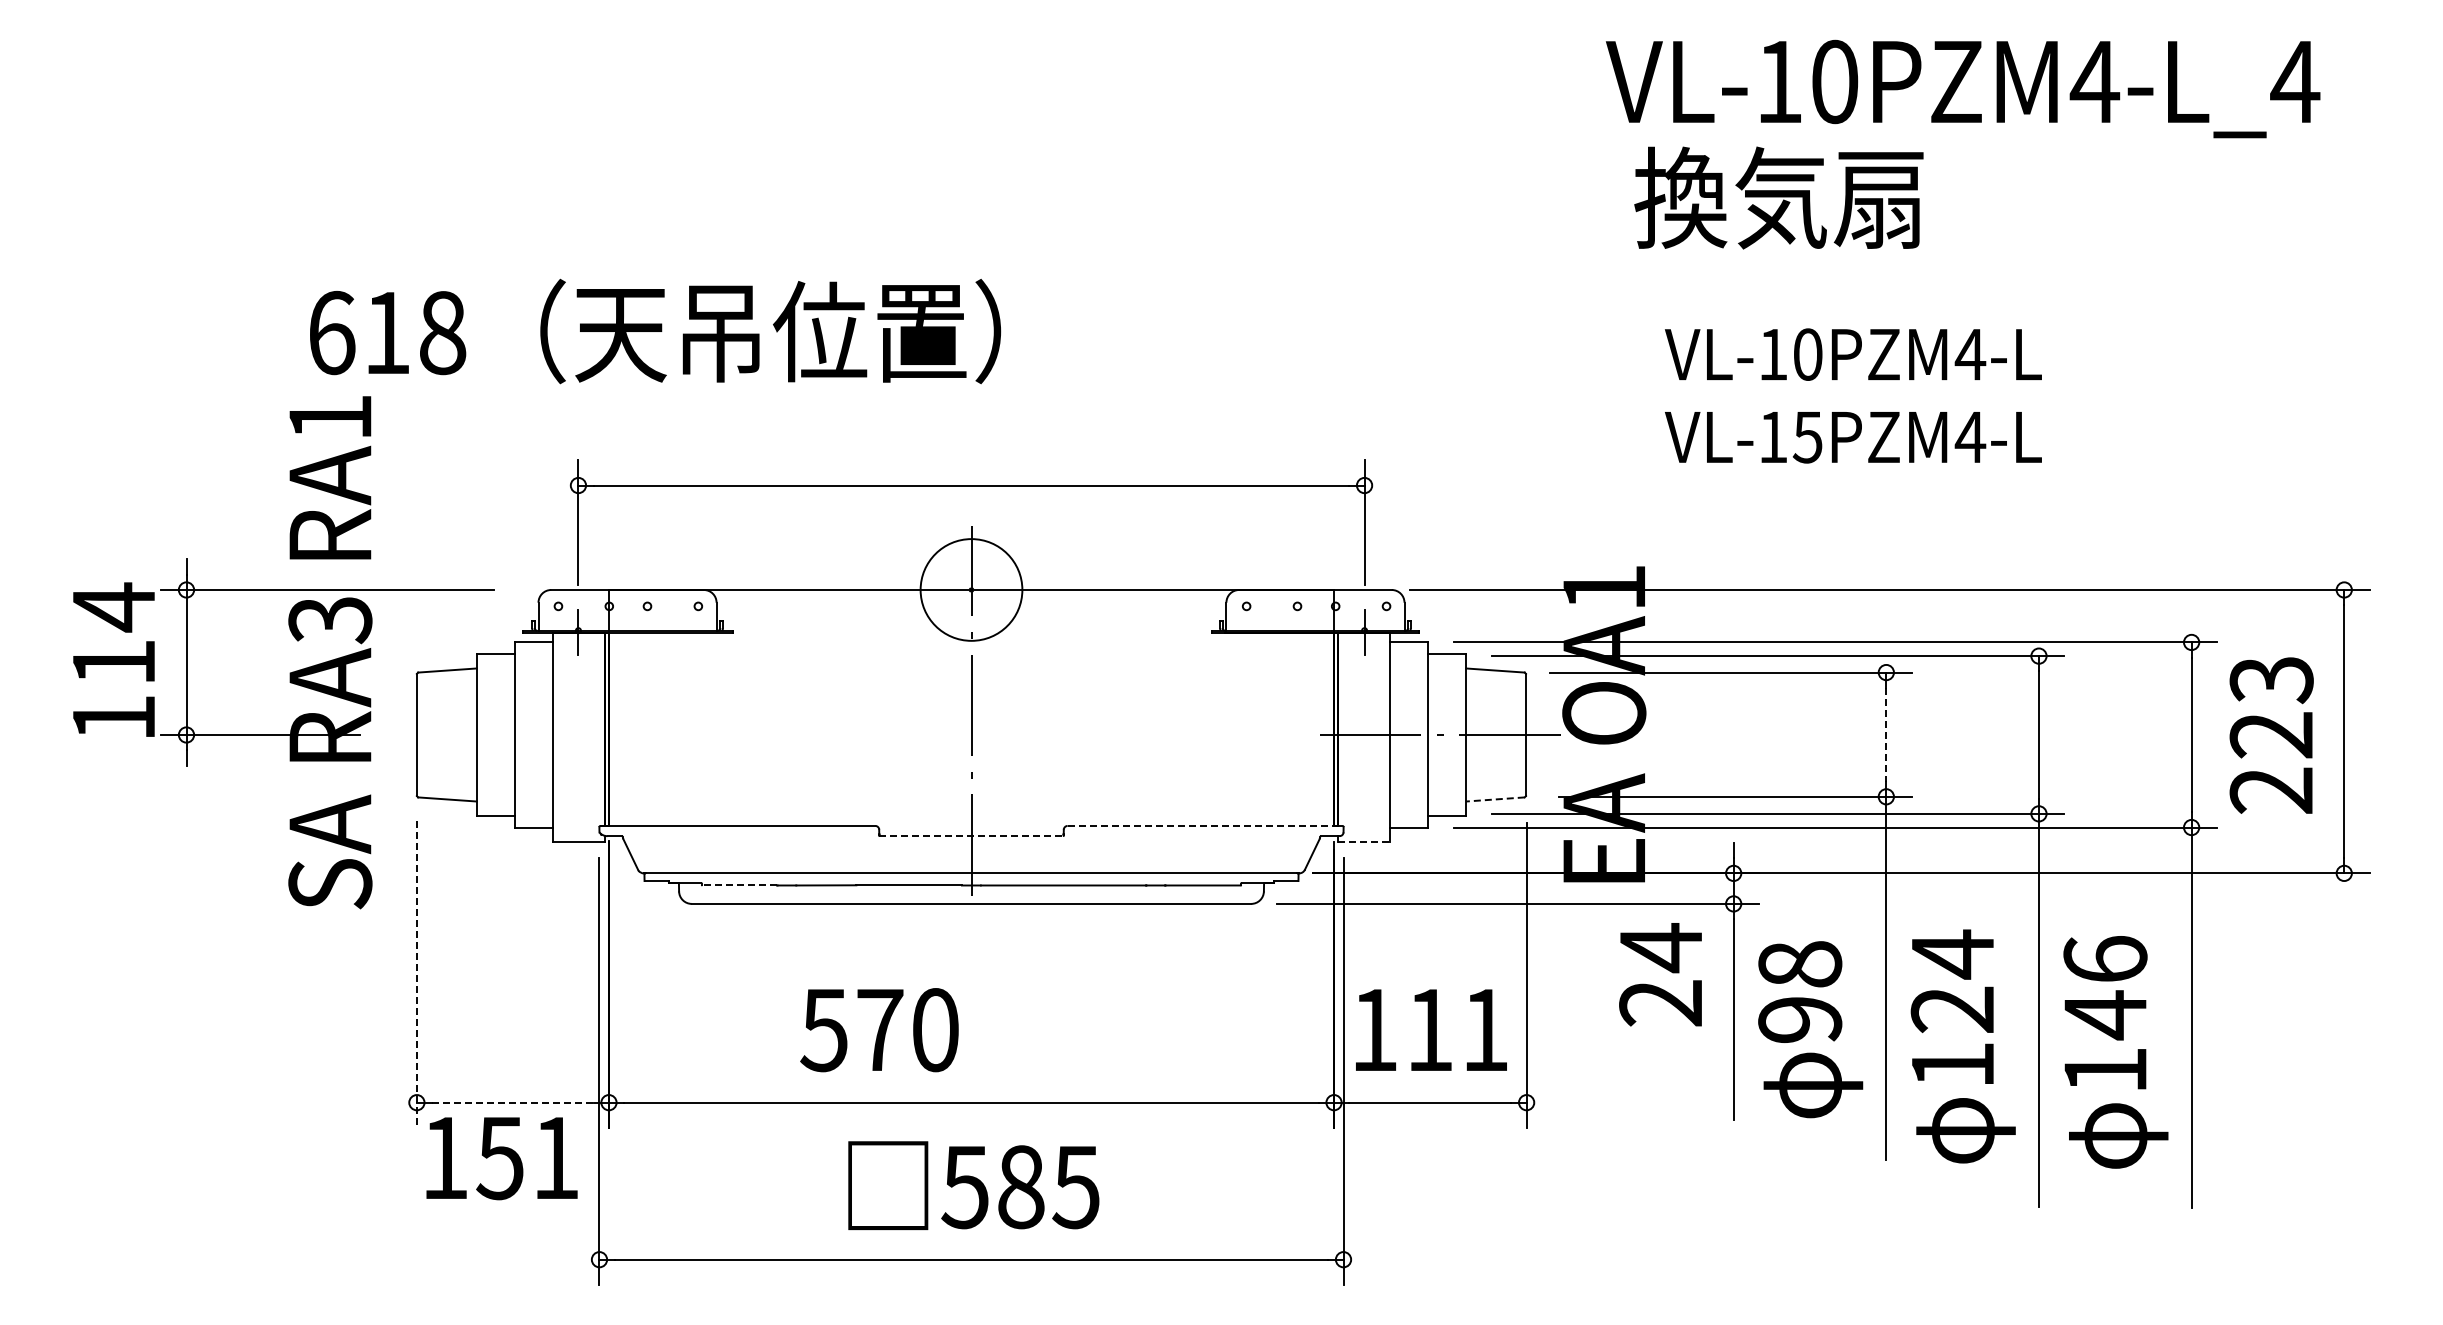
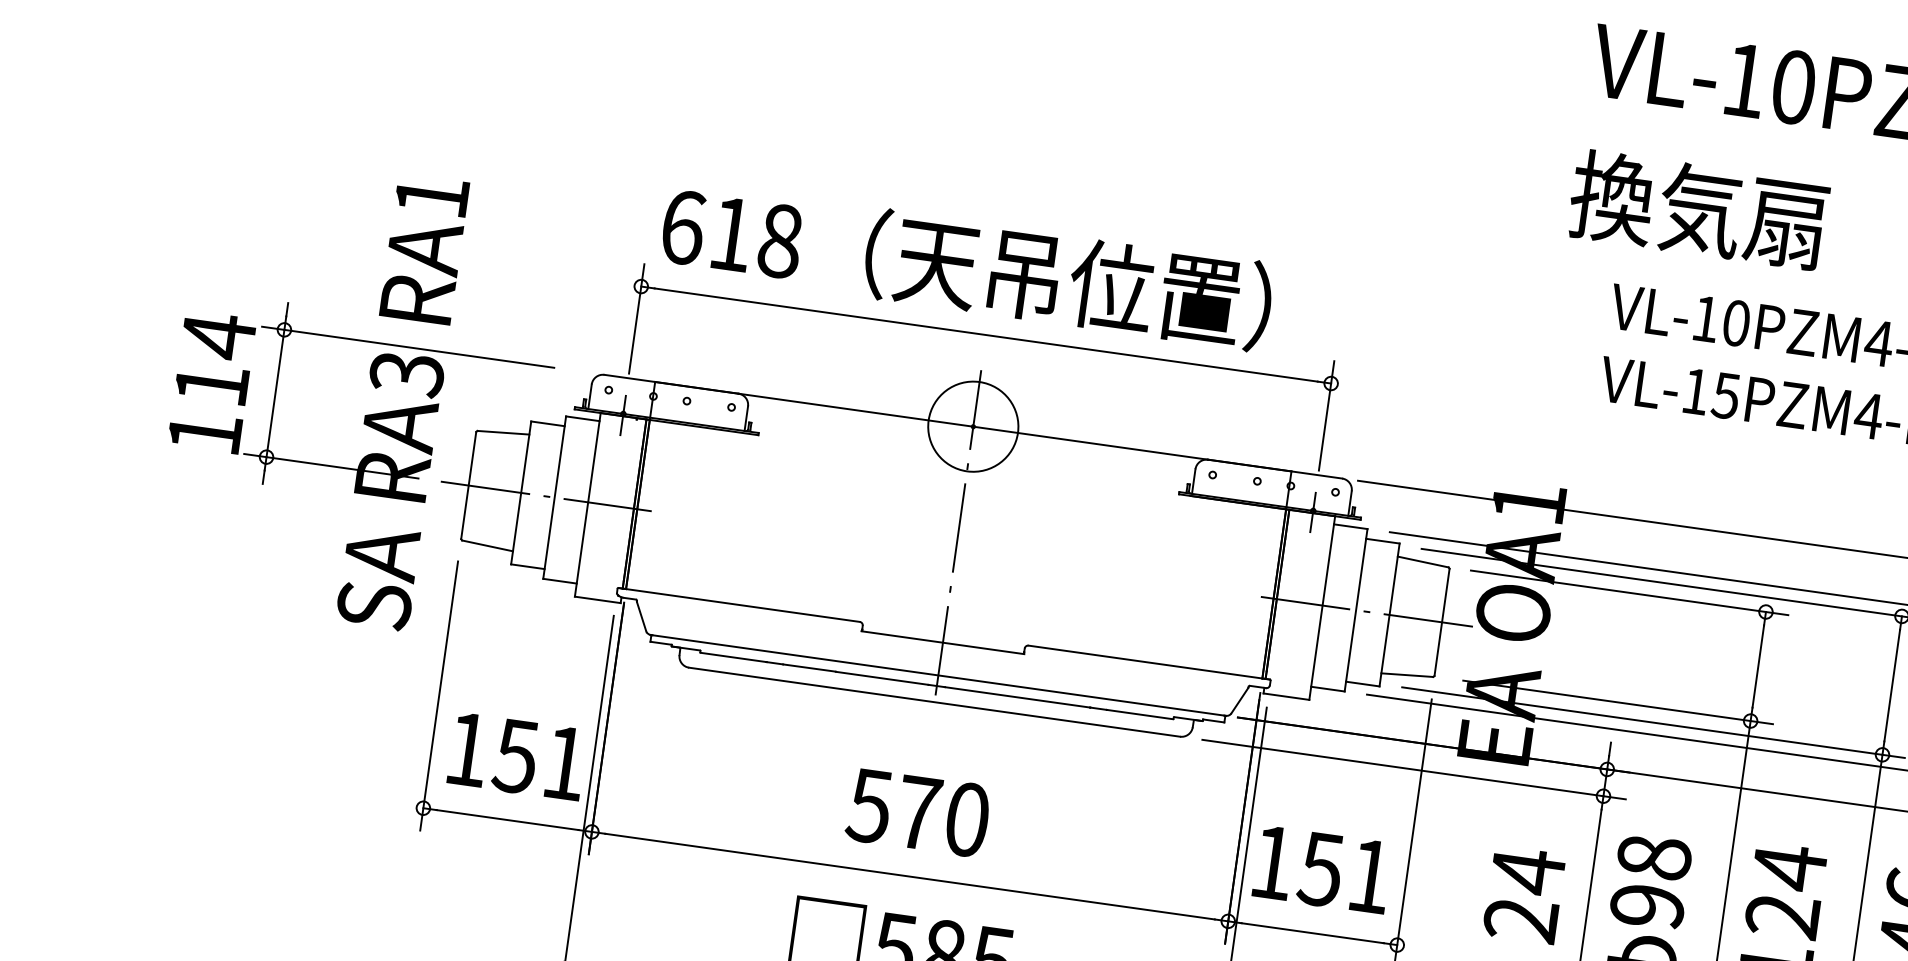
text: (1778, 197) -> (1698, 209), moved
text: (655, 331) -> (967, 266), moved
line: (1886, 734) -> (1758, 666), dashed -> solid
line: (505, 735) -> (546, 496), added
line: (1494, 799) -> (1406, 675), dashed -> solid
line: (1205, 825) -> (1149, 662), dashed -> solid
line: (971, 836) -> (942, 643), dashed -> solid
line: (1364, 842) -> (1287, 696), dashed -> solid
line: (739, 885) -> (733, 657), dashed -> solid
text: (1660, 974) -> (1524, 894), moved
line: (416, 975) -> (438, 696), dashed -> solid
text: (879, 1030) -> (918, 813), moved
text: (1428, 1030) -> (1320, 869), 111 -> 151
line: (512, 1102) -> (507, 819), dashed -> solid
text: (501, 1158) -> (517, 756), moved

